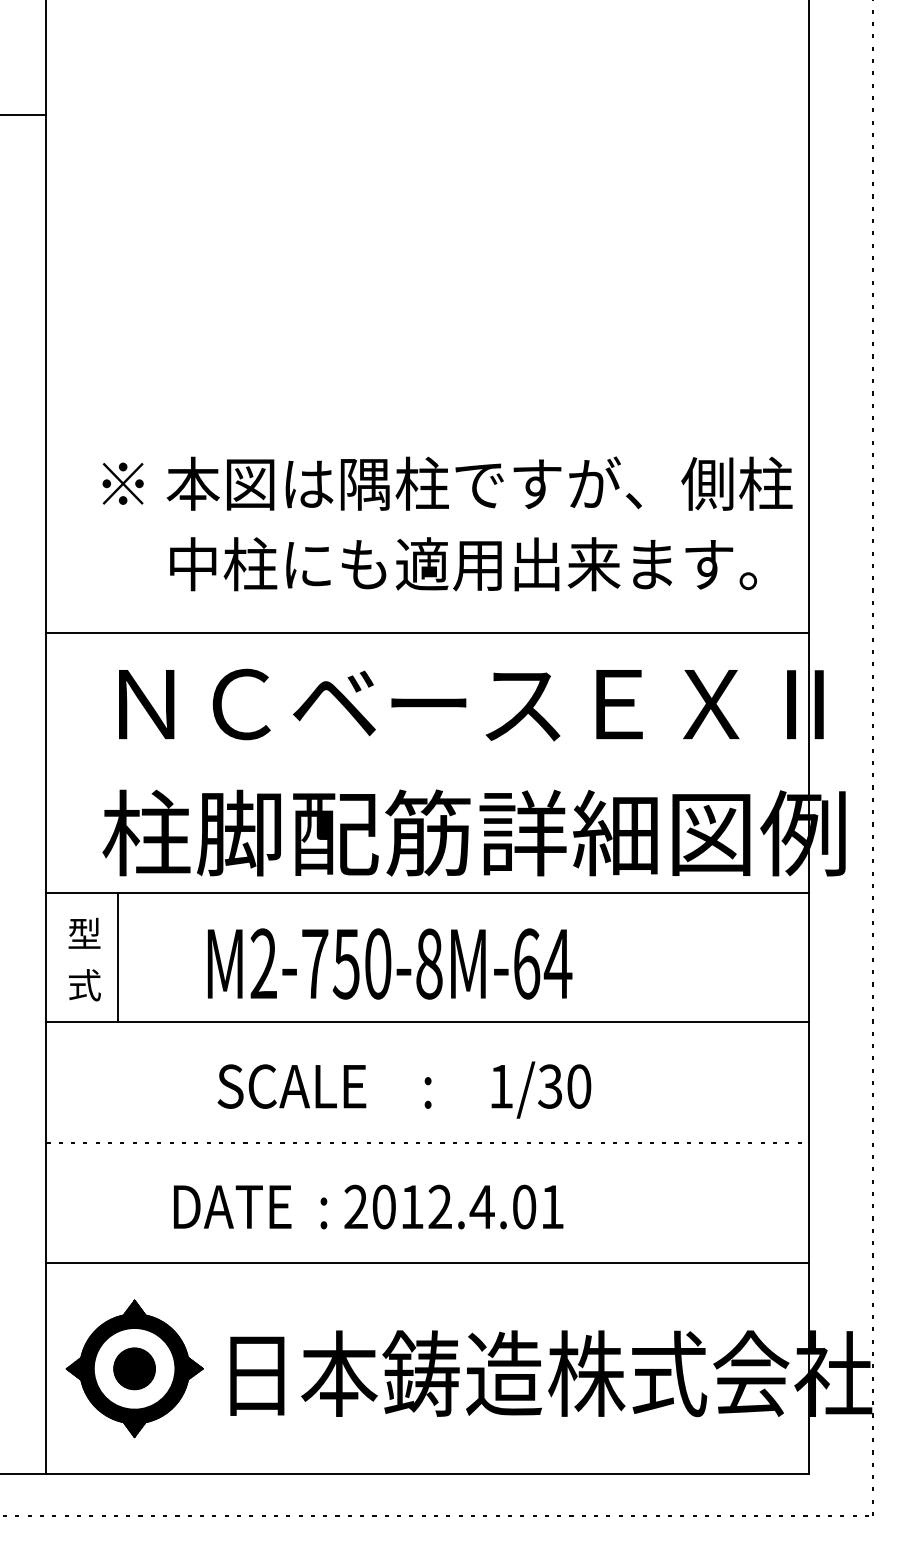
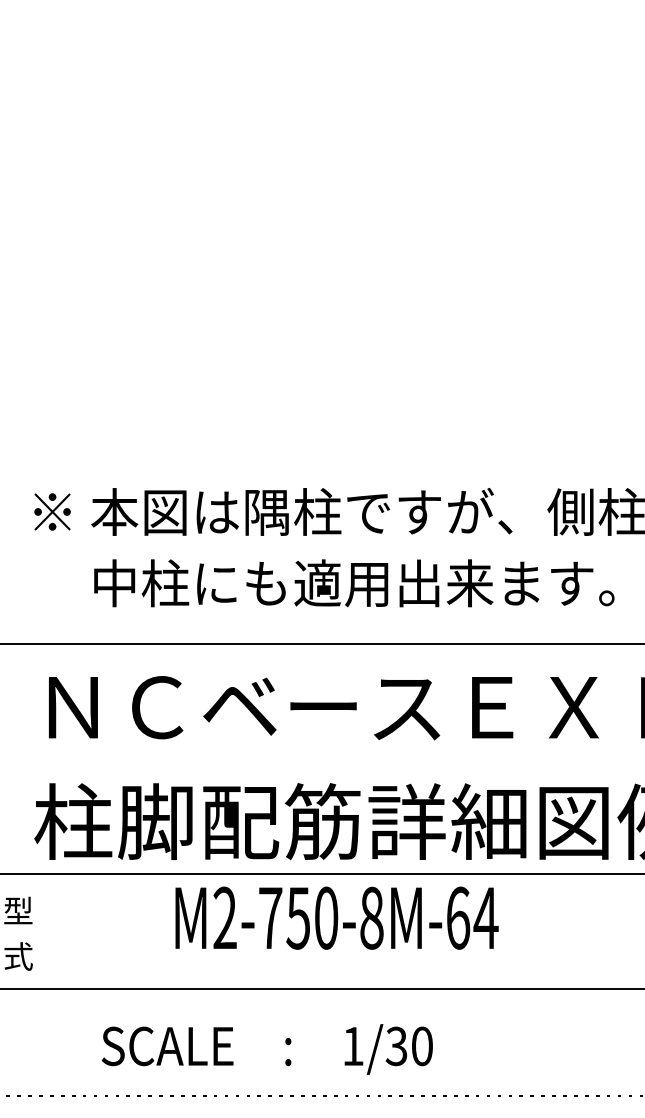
line: (118, 957) -> (48, 931), removed
text: (390, 963) -> (337, 917), moved
text: (404, 1089) -> (267, 1048), moved

